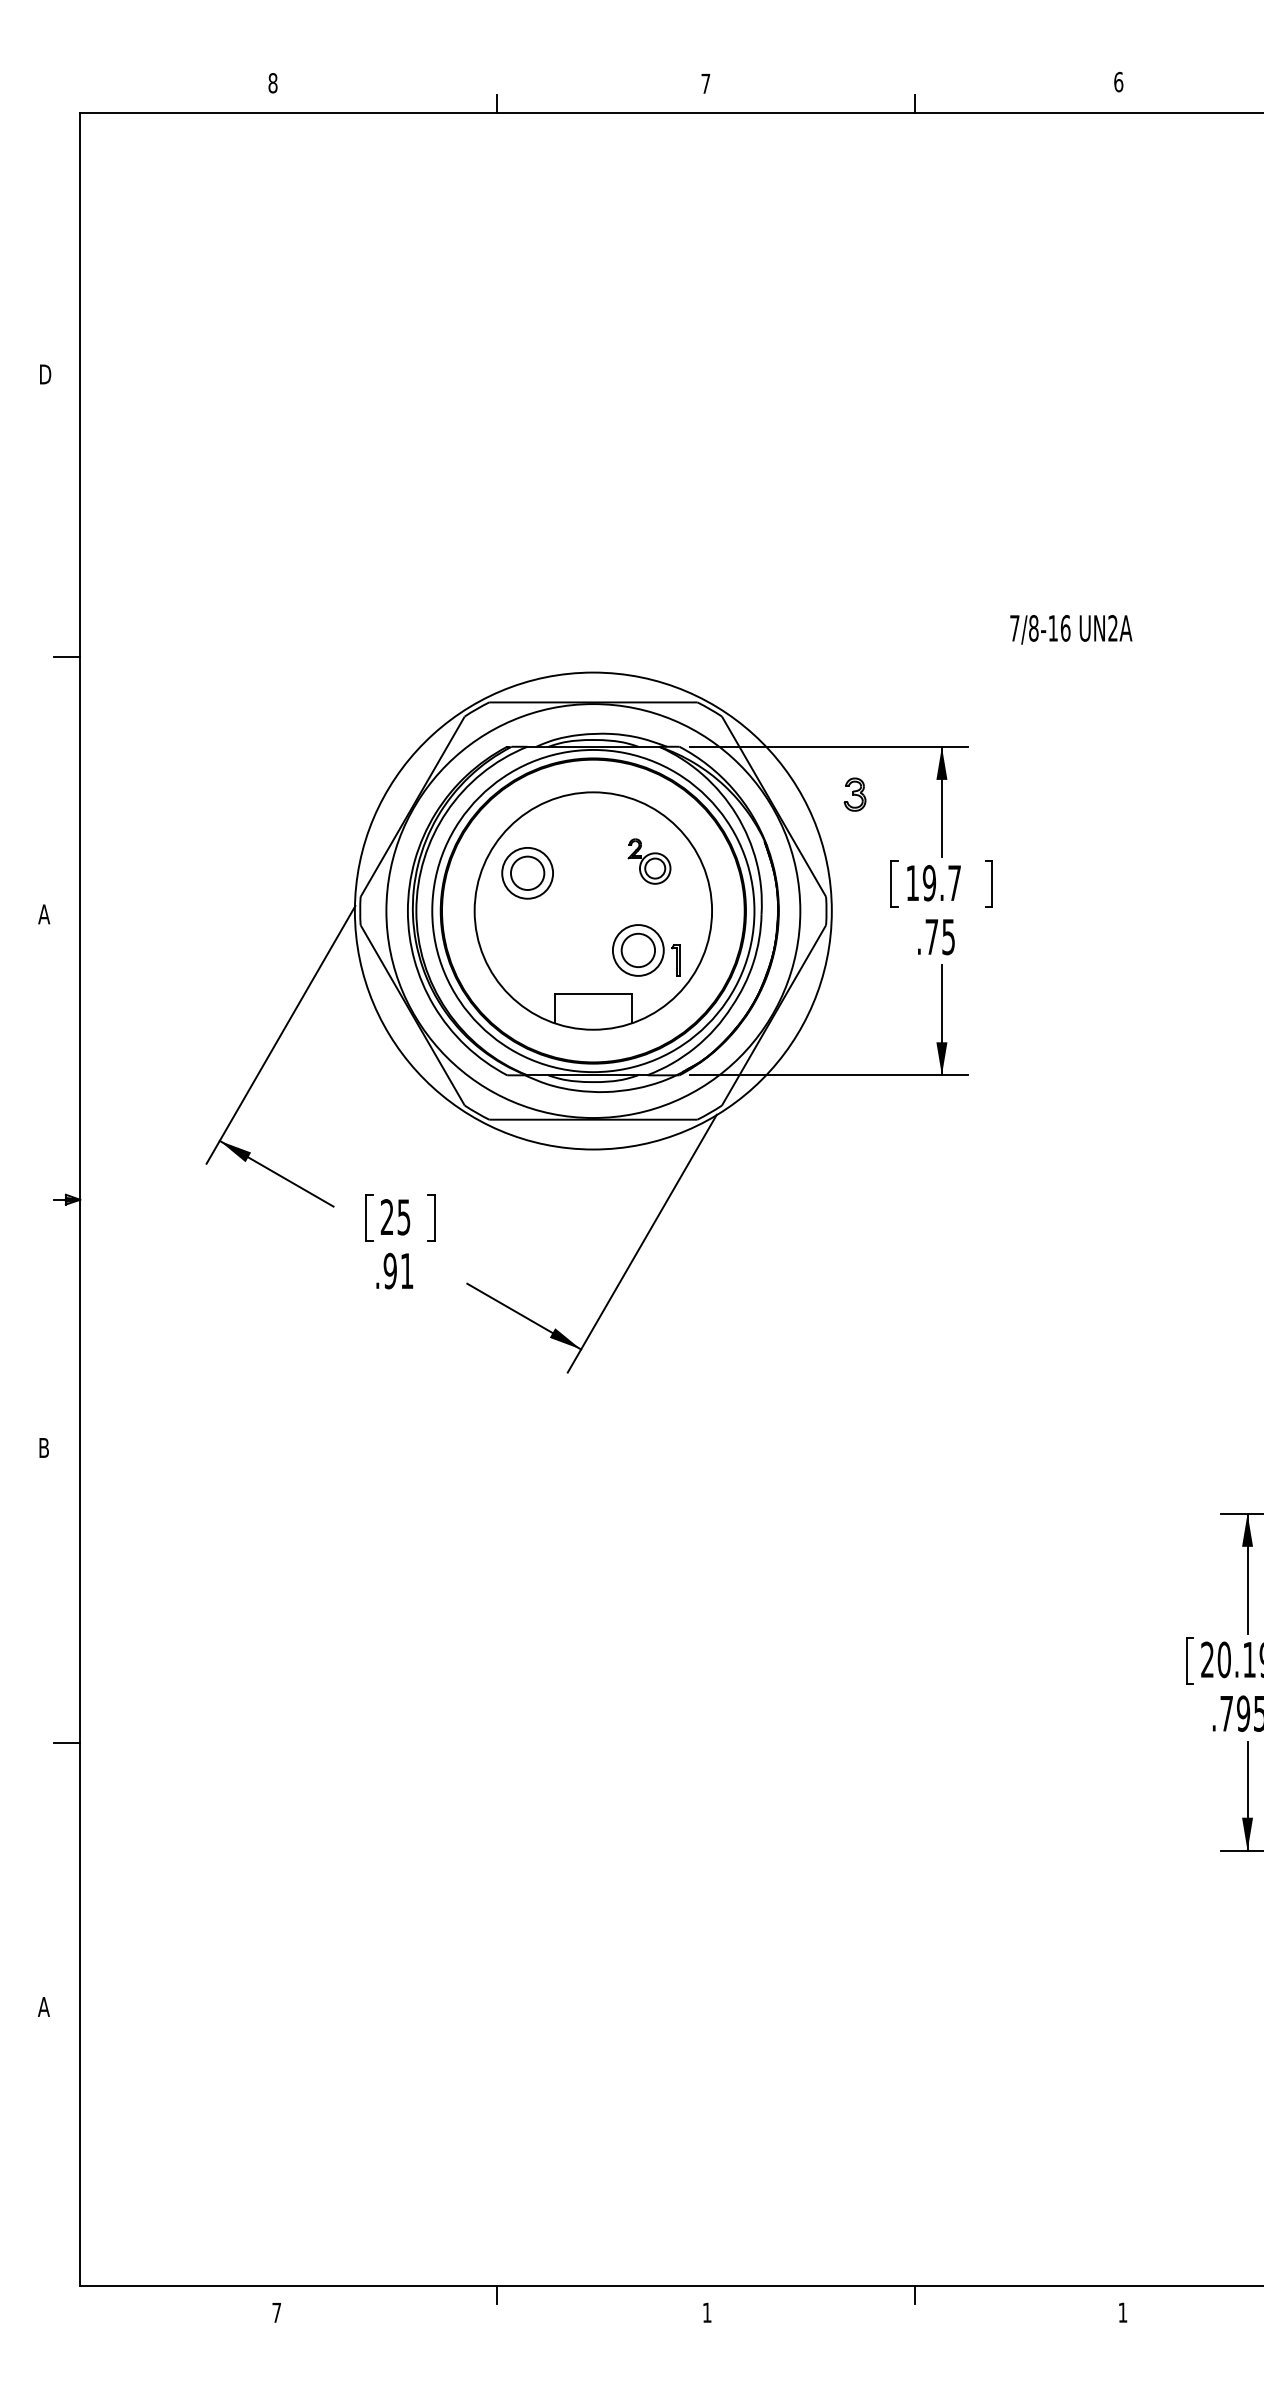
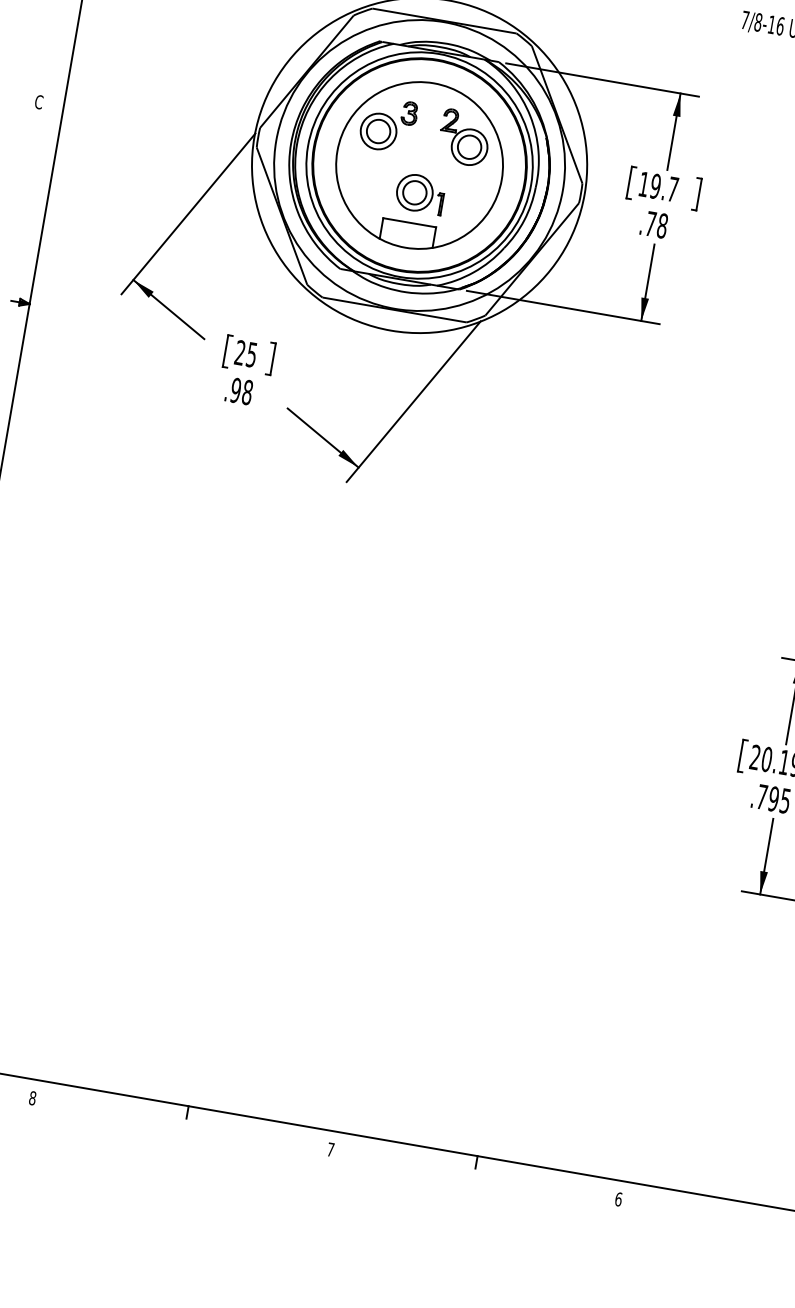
part: (854, 794) -> (409, 113), moved
part: (649, 861) -> (464, 137), size x1.67
text: (44, 914) -> (39, 102), A -> C
text: (948, 936) -> (662, 225), .75 -> .78
part: (646, 950) -> (420, 193), moved
text: (406, 1270) -> (247, 392), .91 -> .98
text: (276, 2312) -> (32, 1098), 7 -> 8
text: (707, 2312) -> (331, 1149), 1 -> 7
text: (1122, 2312) -> (618, 1199), 1 -> 6

